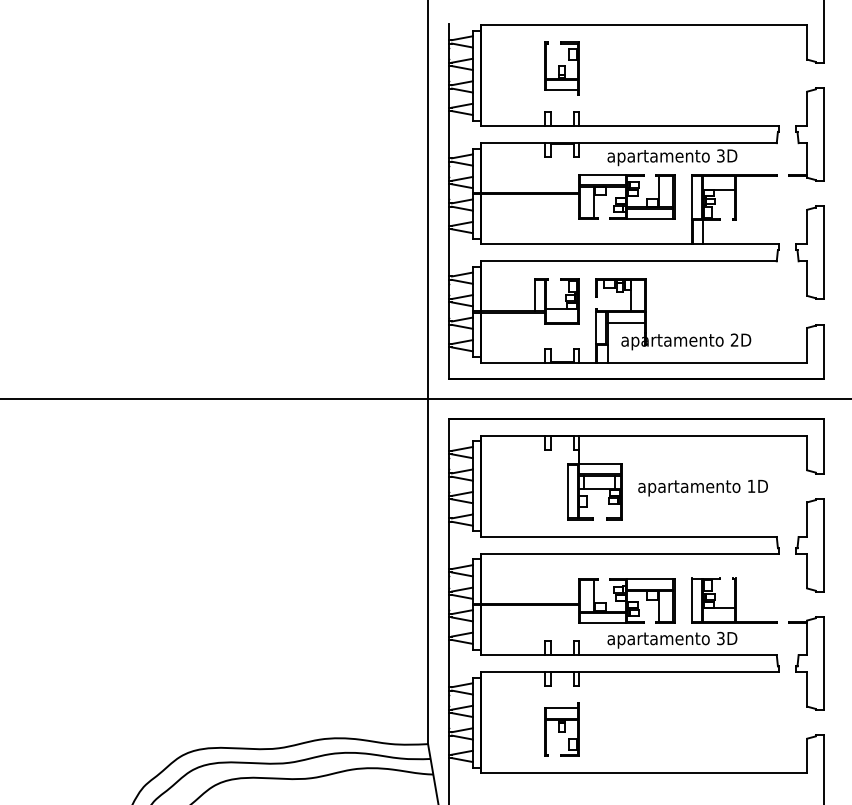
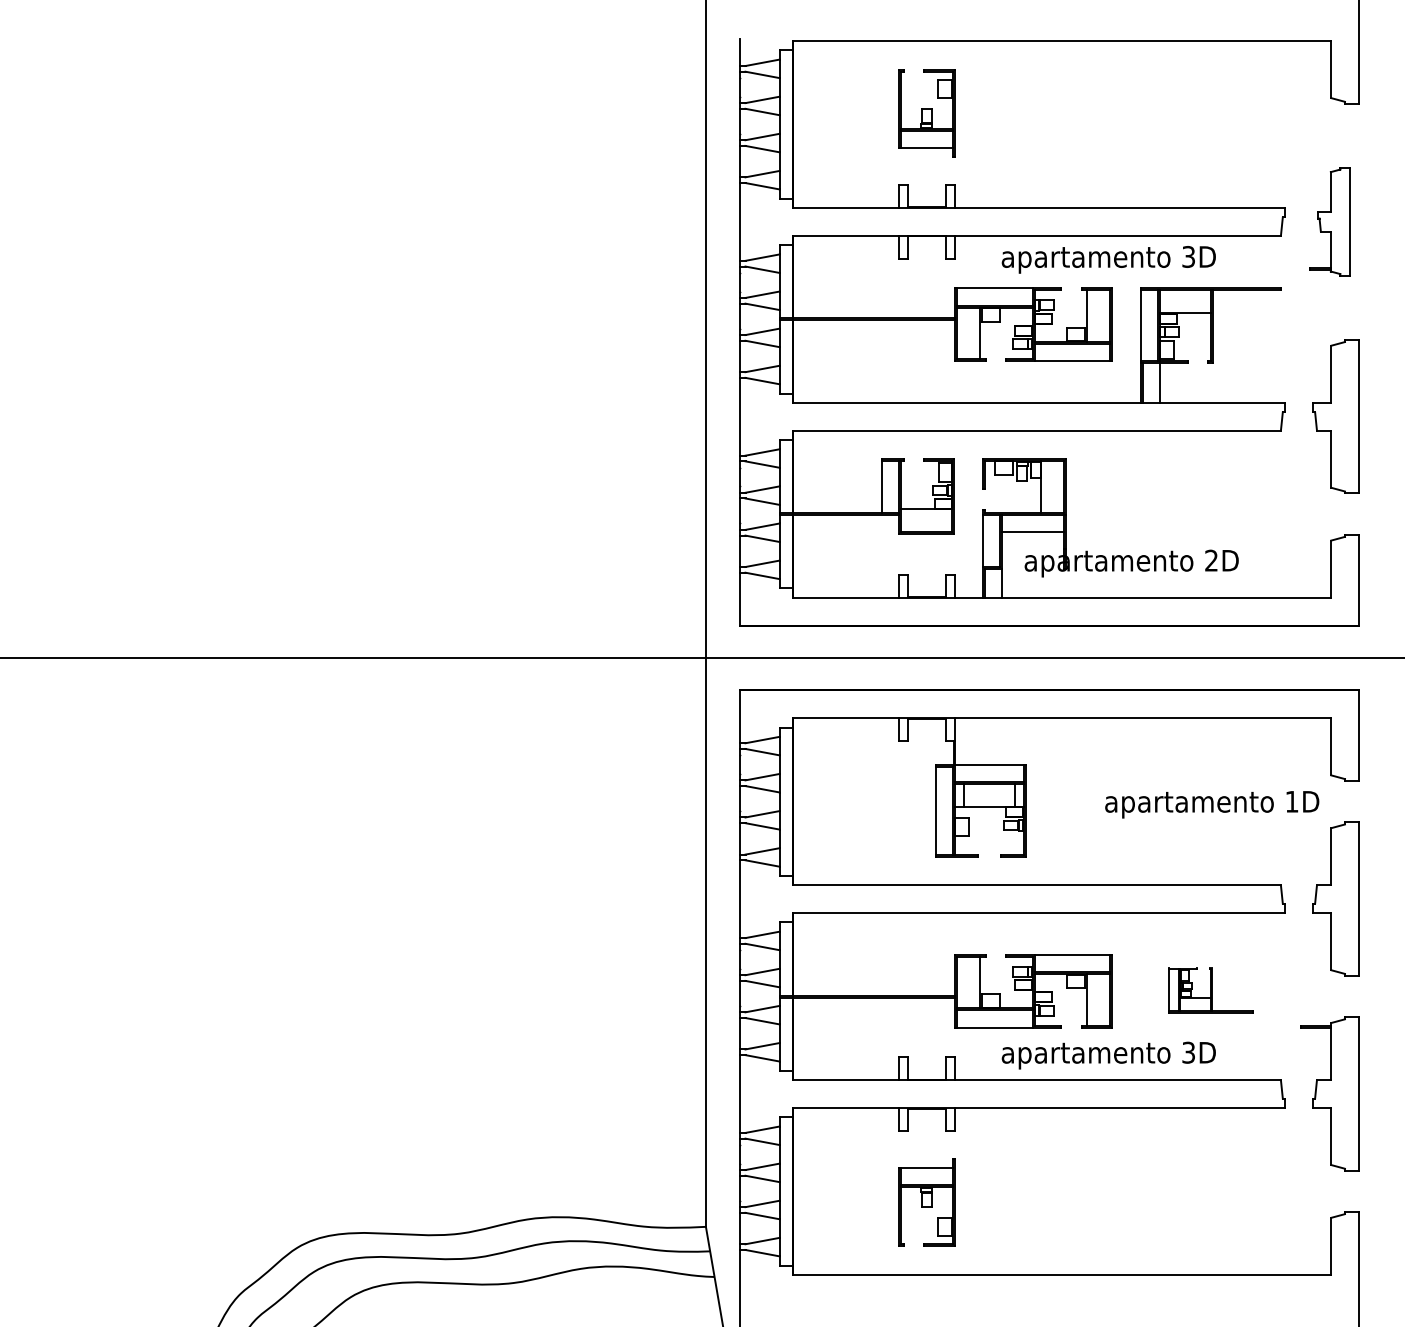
part: (806, 134) -> (1329, 221), size x0.7
text: (702, 488) -> (1211, 805), moved
part: (734, 600) -> (1211, 990), size x0.6

